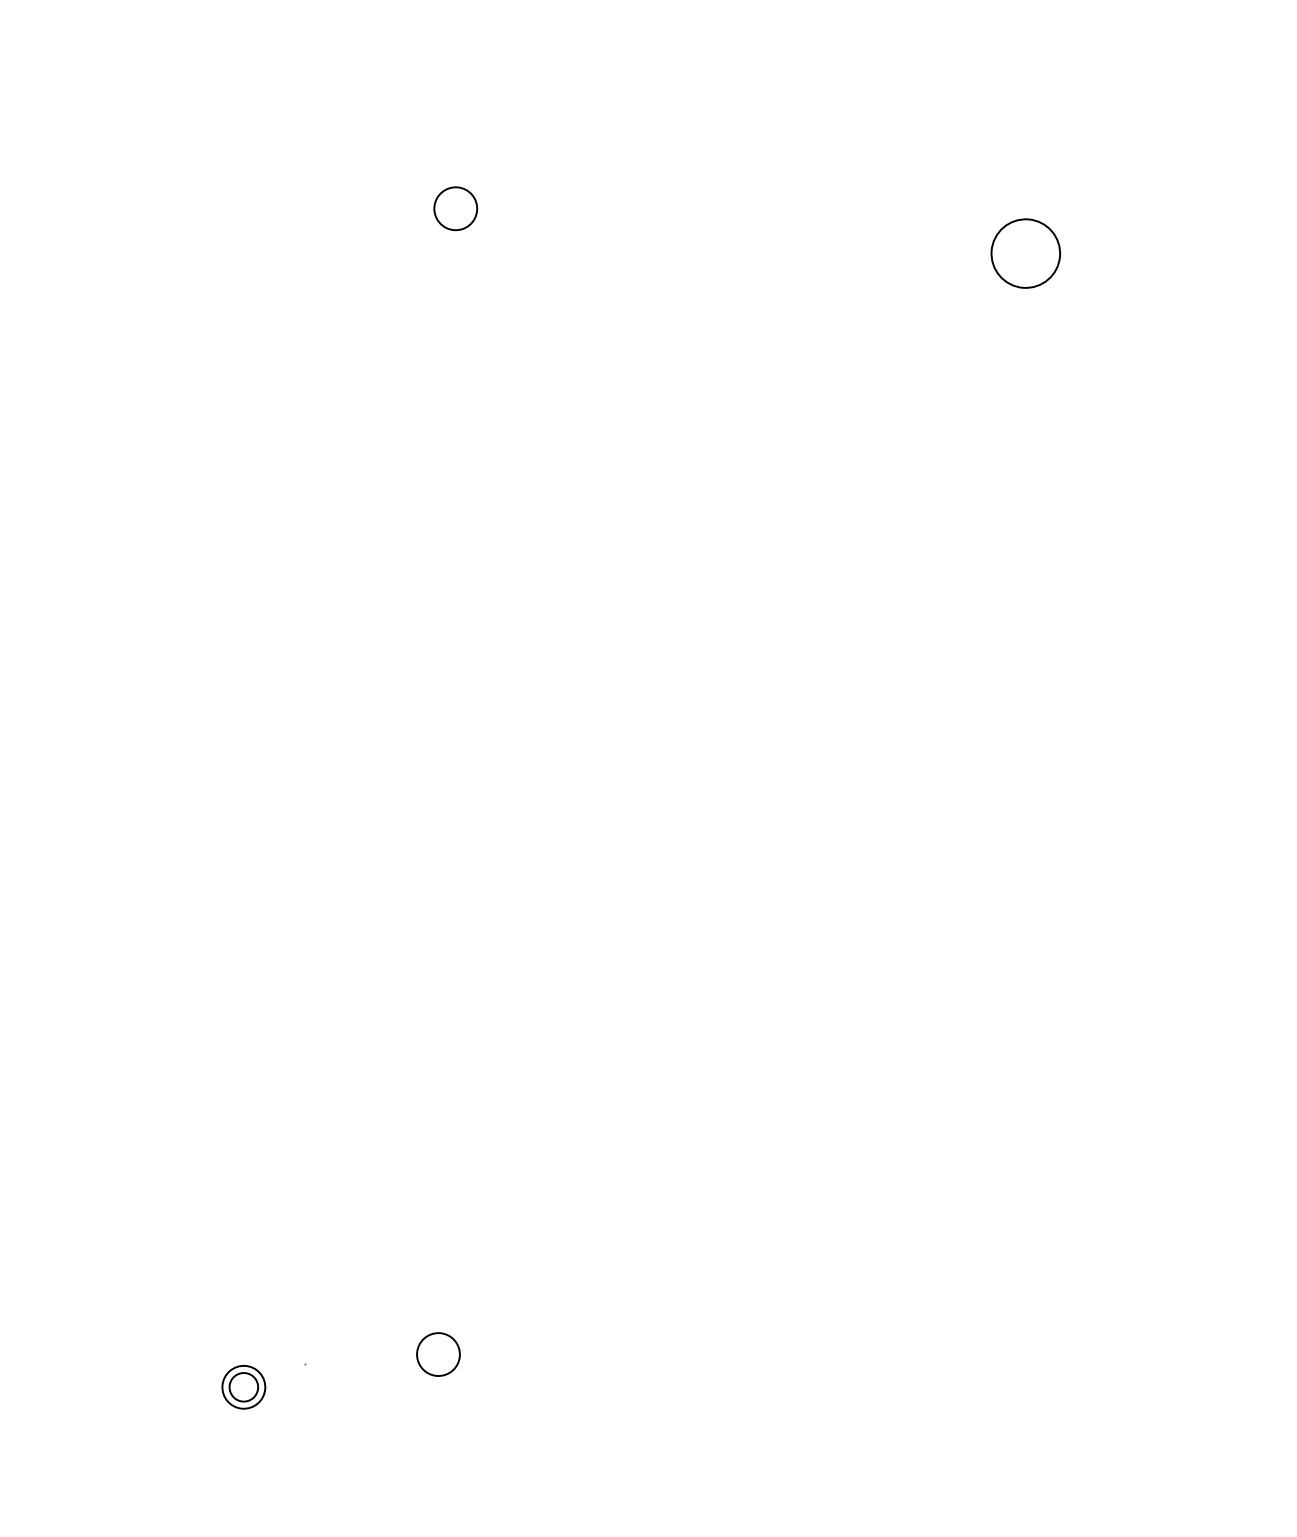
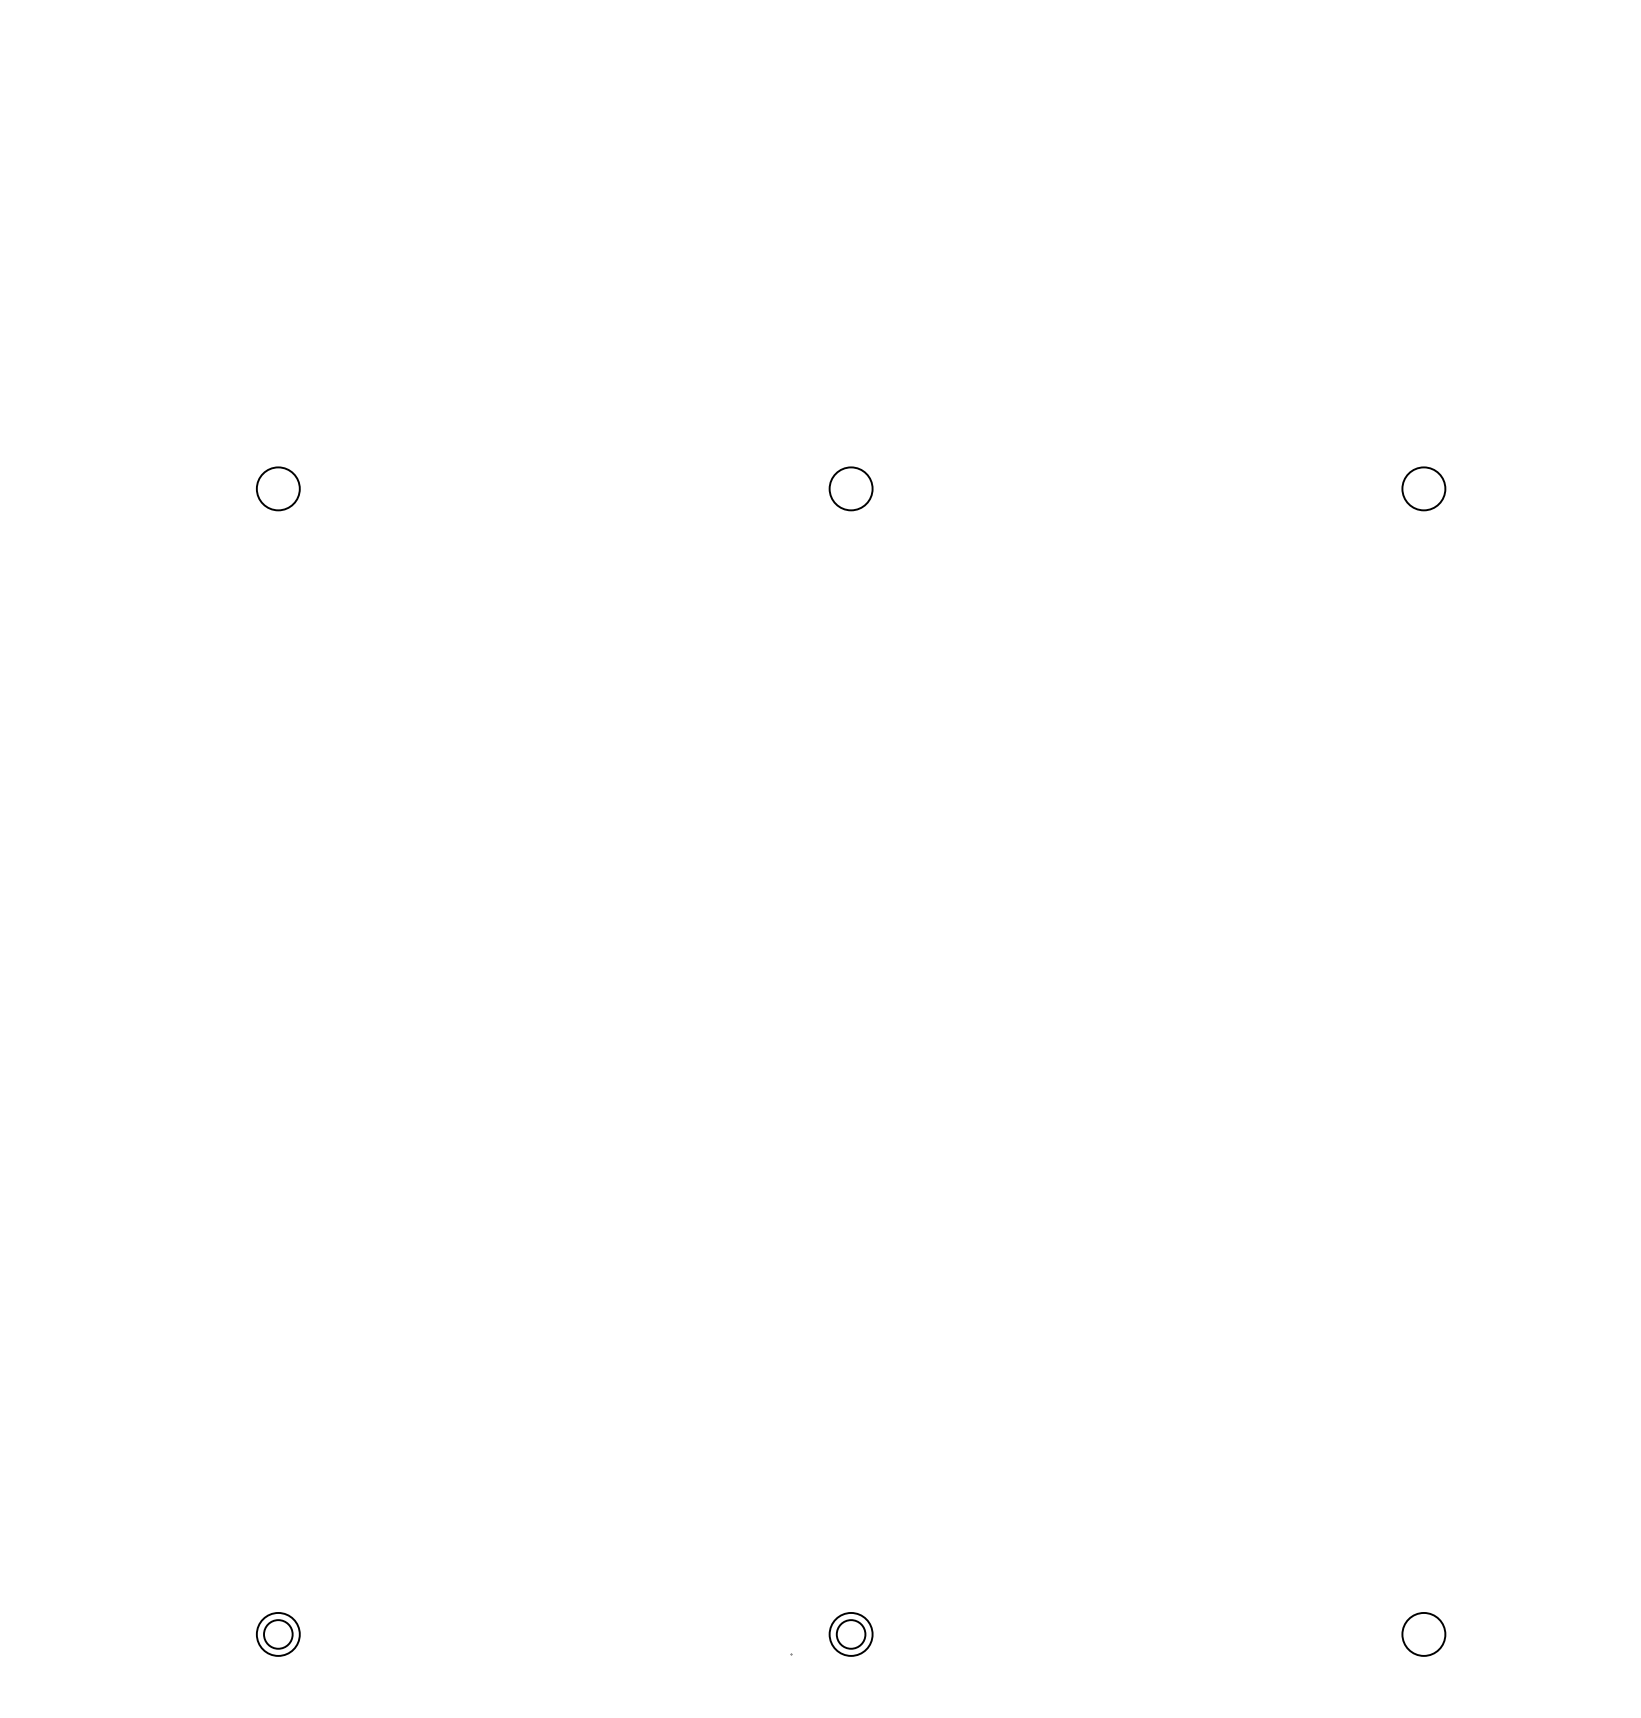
circle: (1025, 253) -> (1423, 488), size x0.62
circle: (438, 1354) -> (1423, 1634), moved
part: (243, 1387) -> (850, 1634), moved

